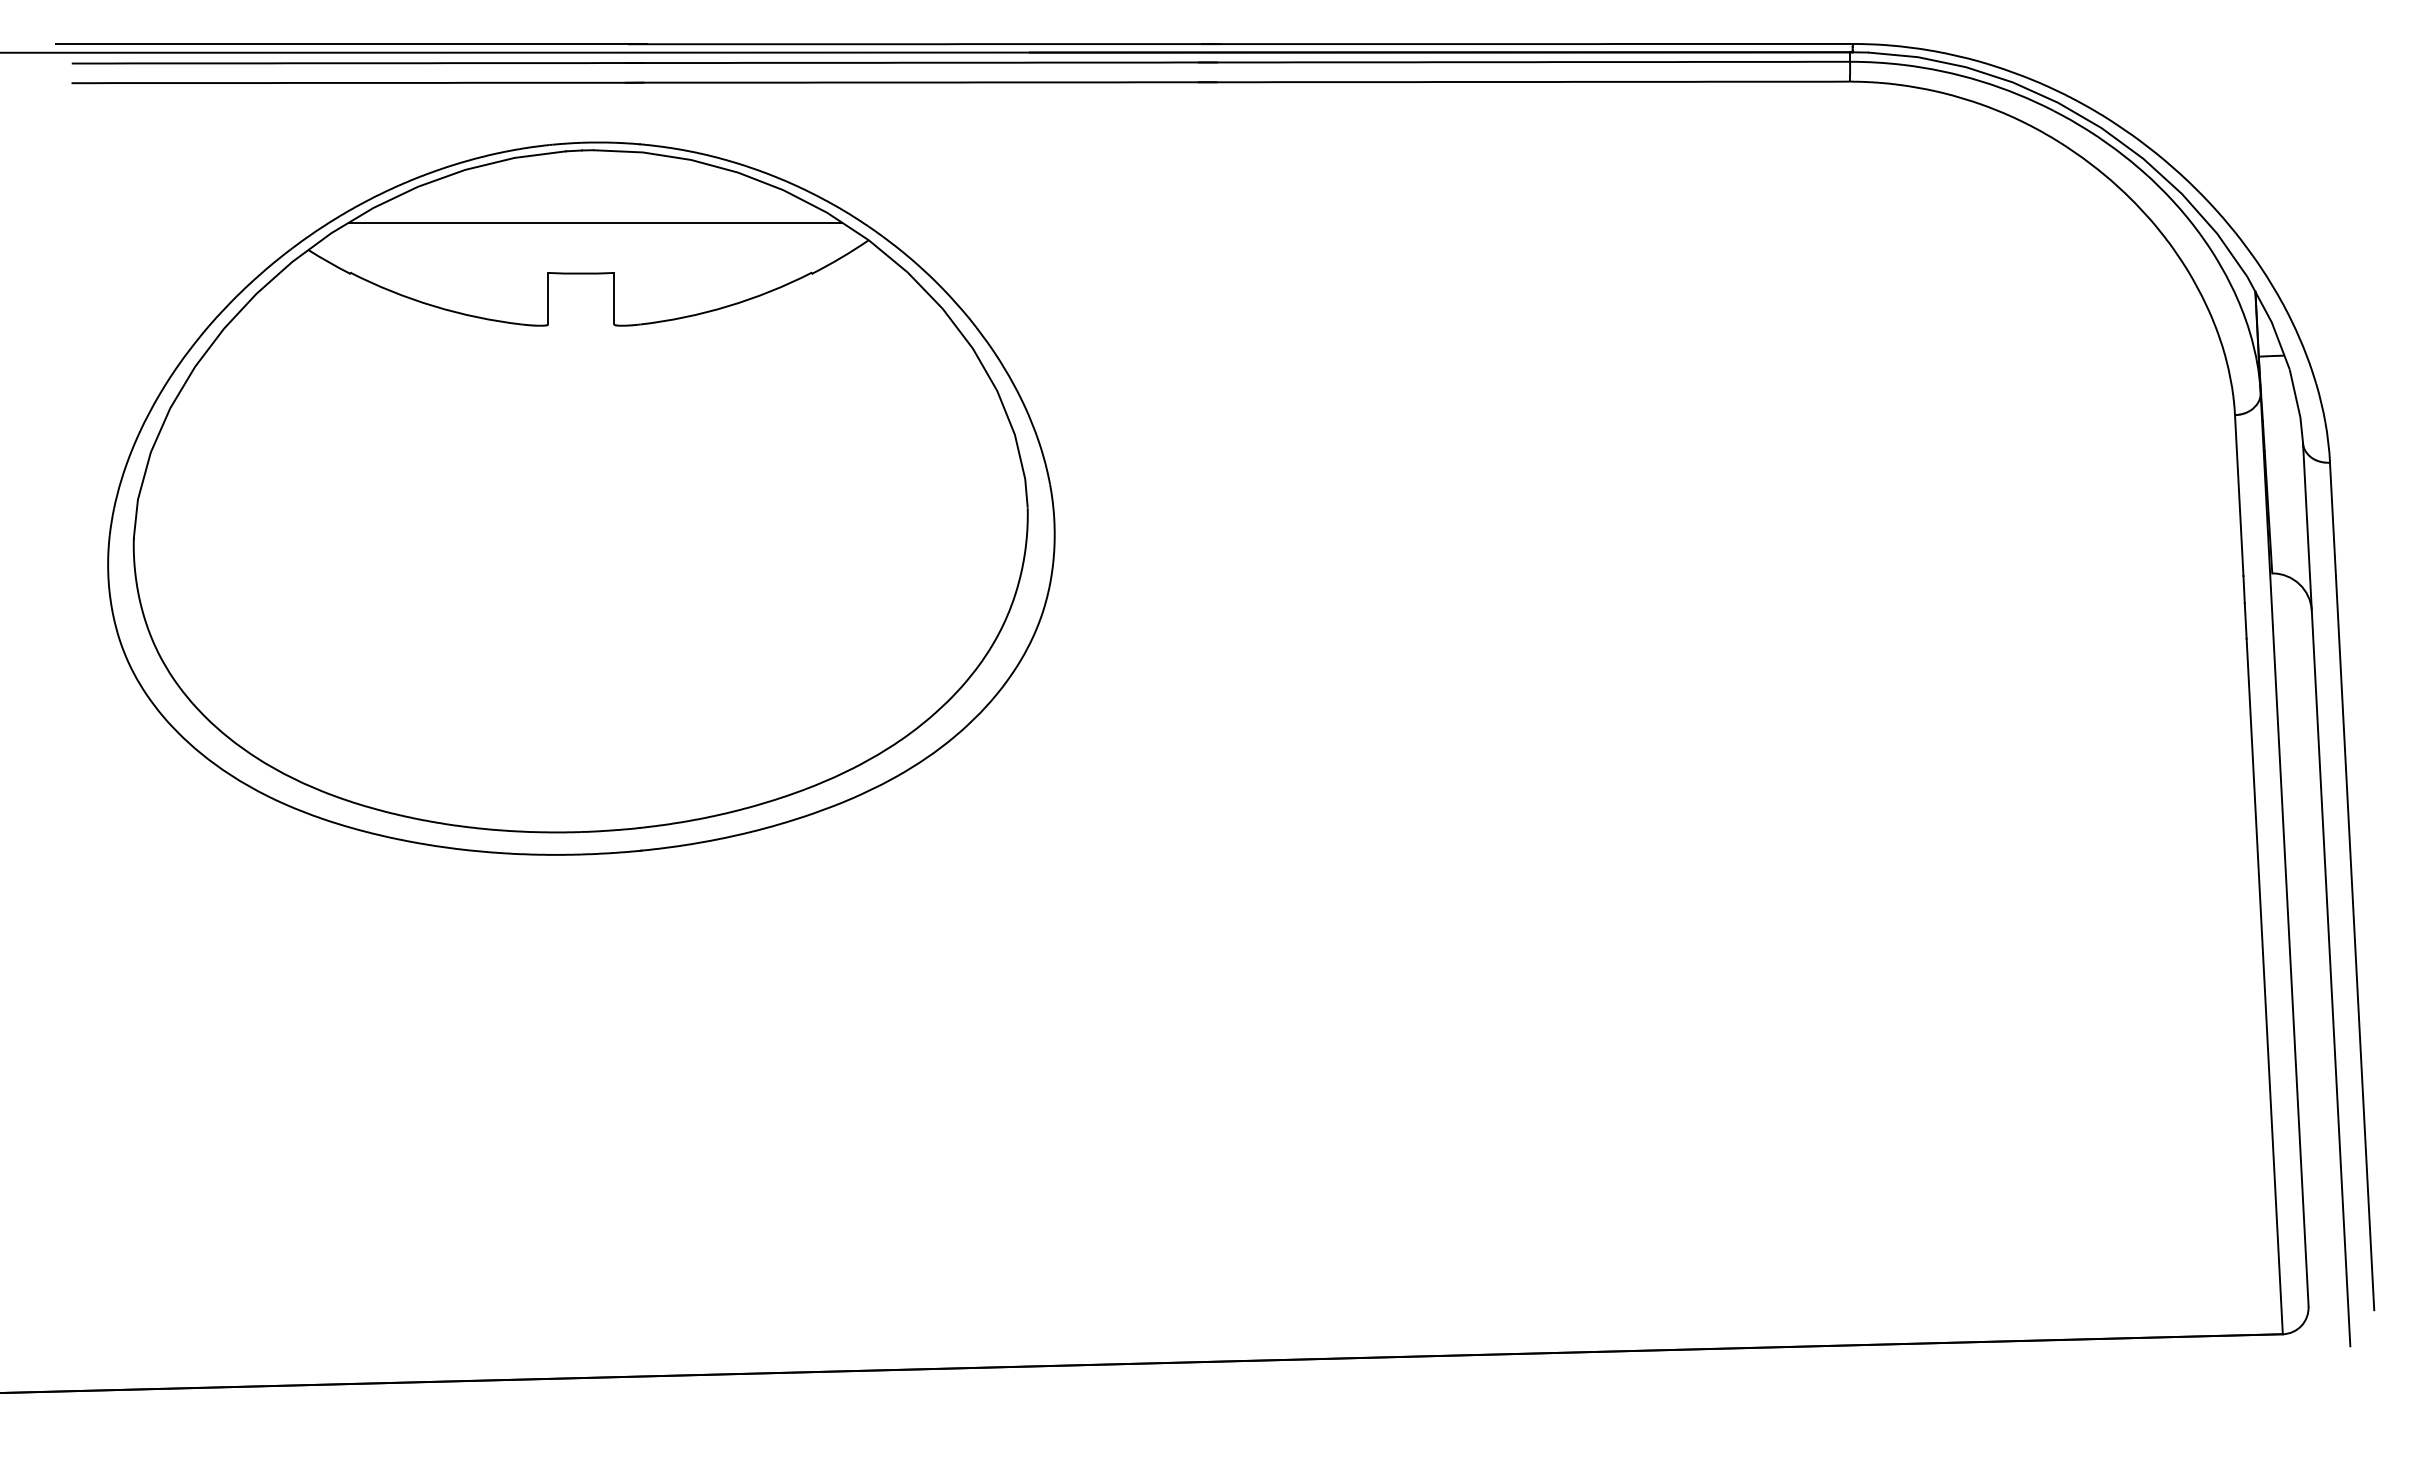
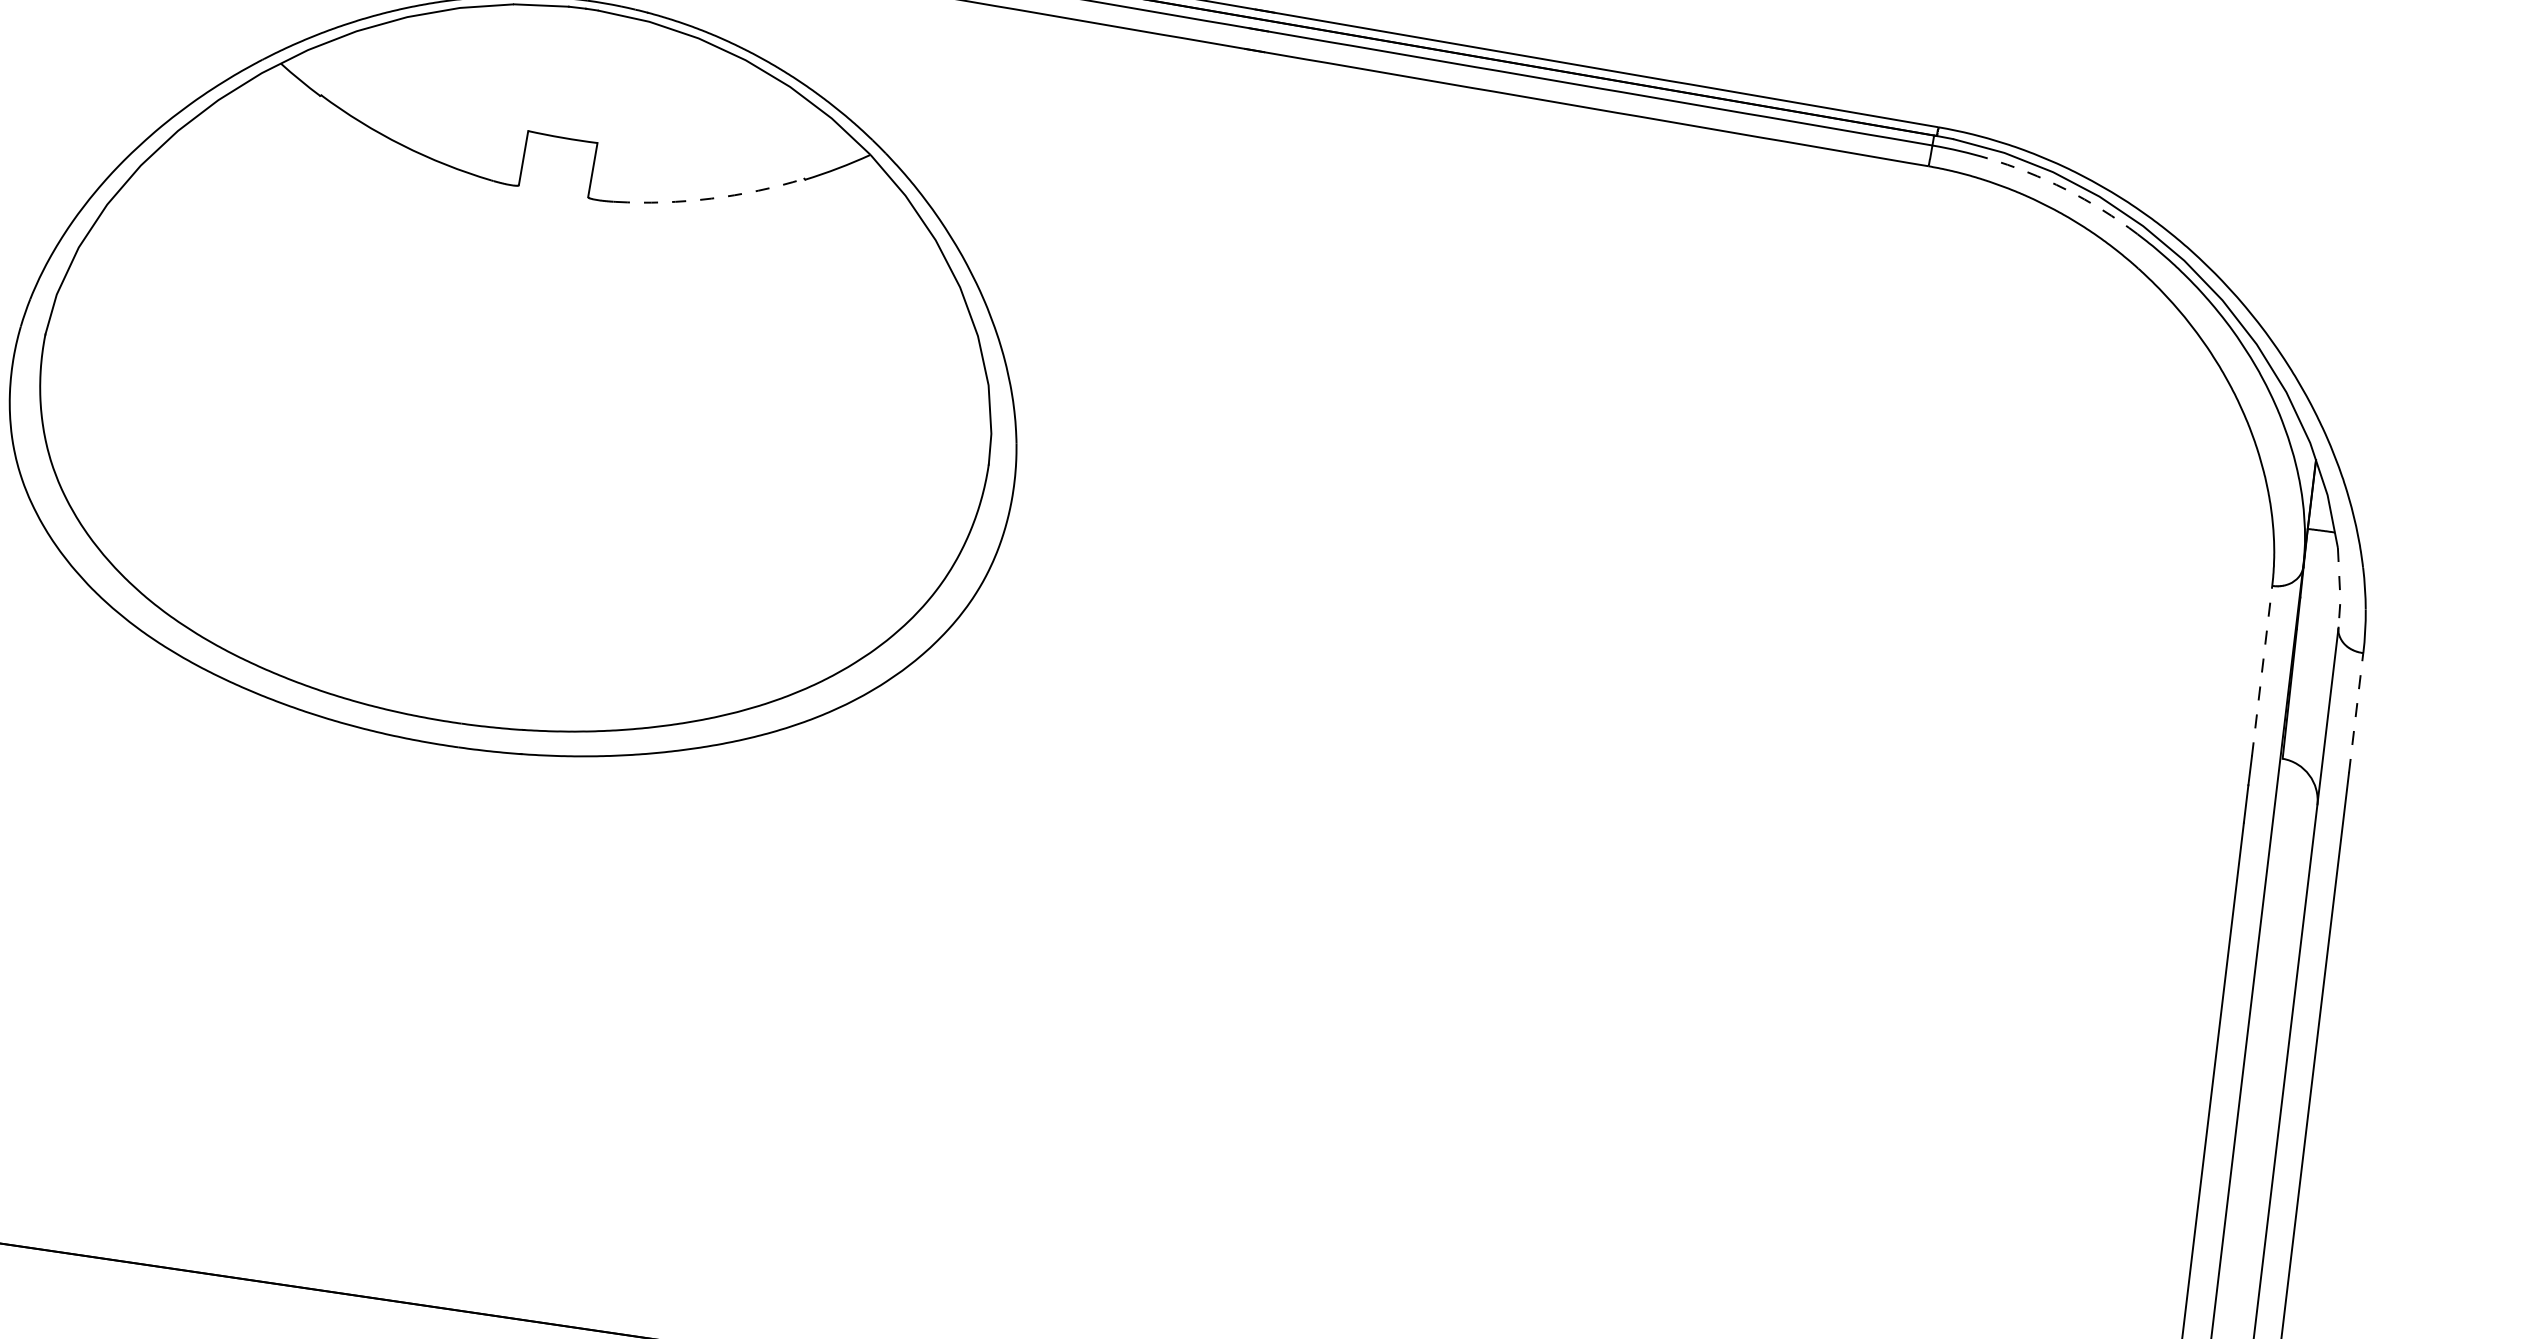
arc: (1980, 81) -> (2065, 189), solid -> dashed
line: (595, 222) -> (587, 86), removed
arc: (728, 306) -> (711, 198), solid -> dashed
line: (2298, 406) -> (2340, 588), solid -> dashed
line: (2239, 495) -> (2262, 671), solid -> dashed
line: (2332, 519) -> (2355, 713), solid -> dashed

